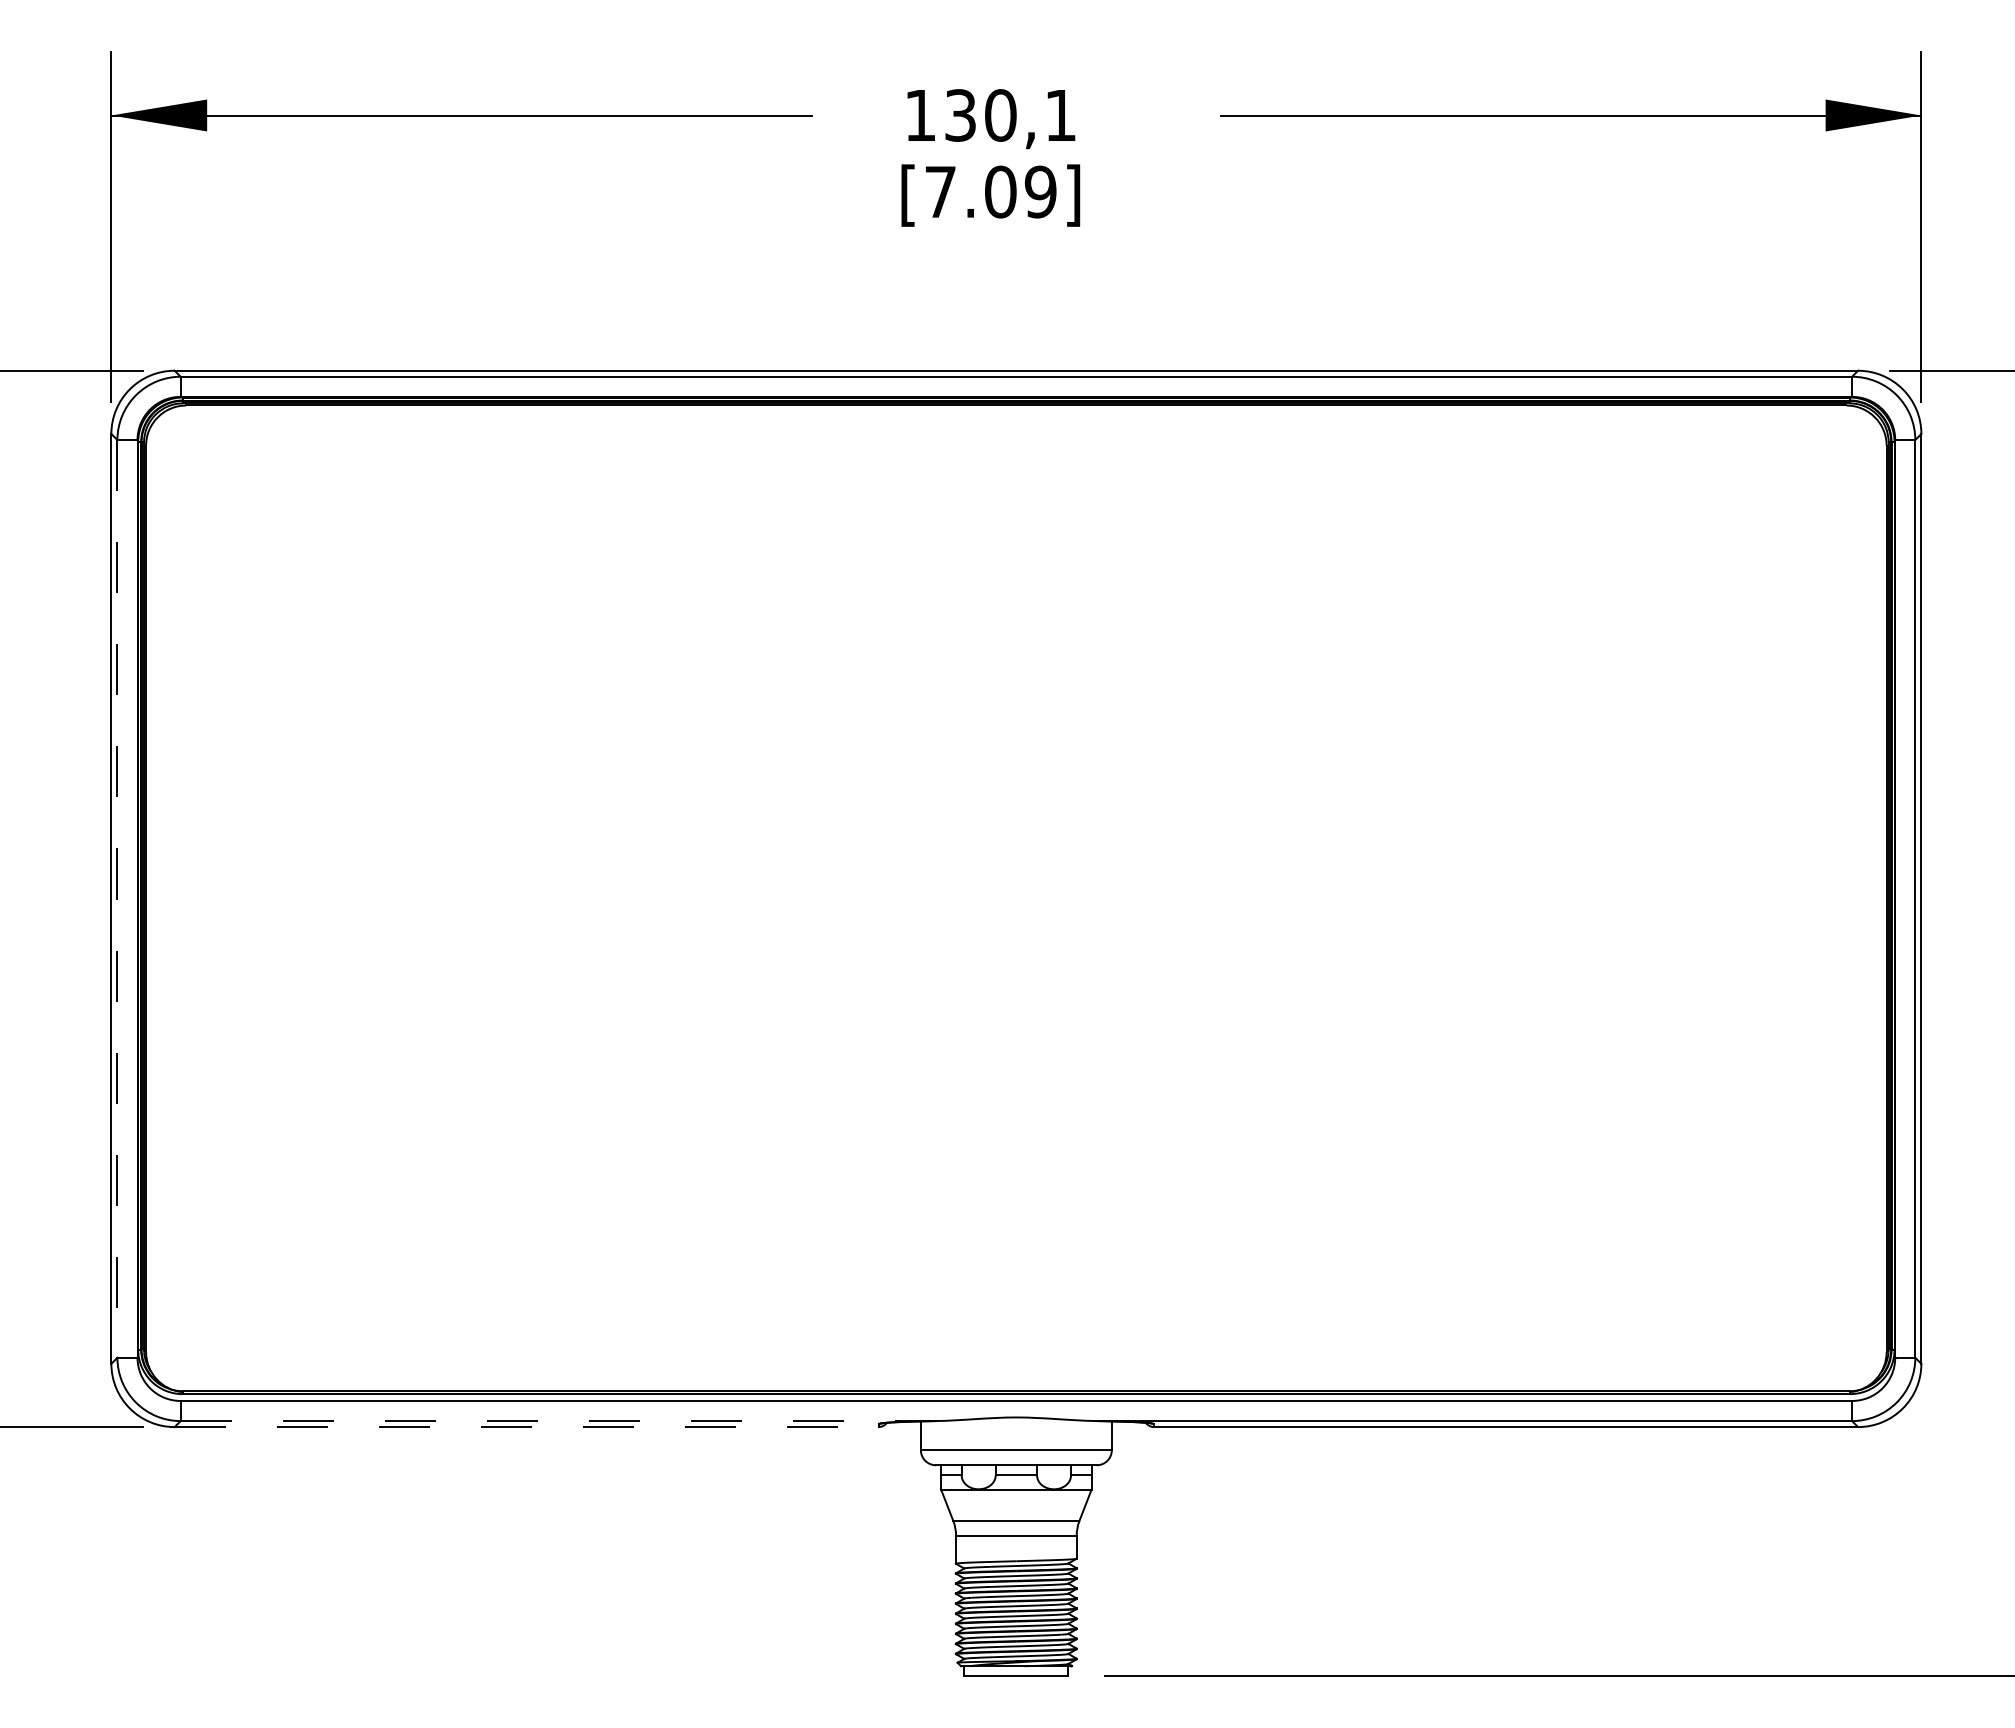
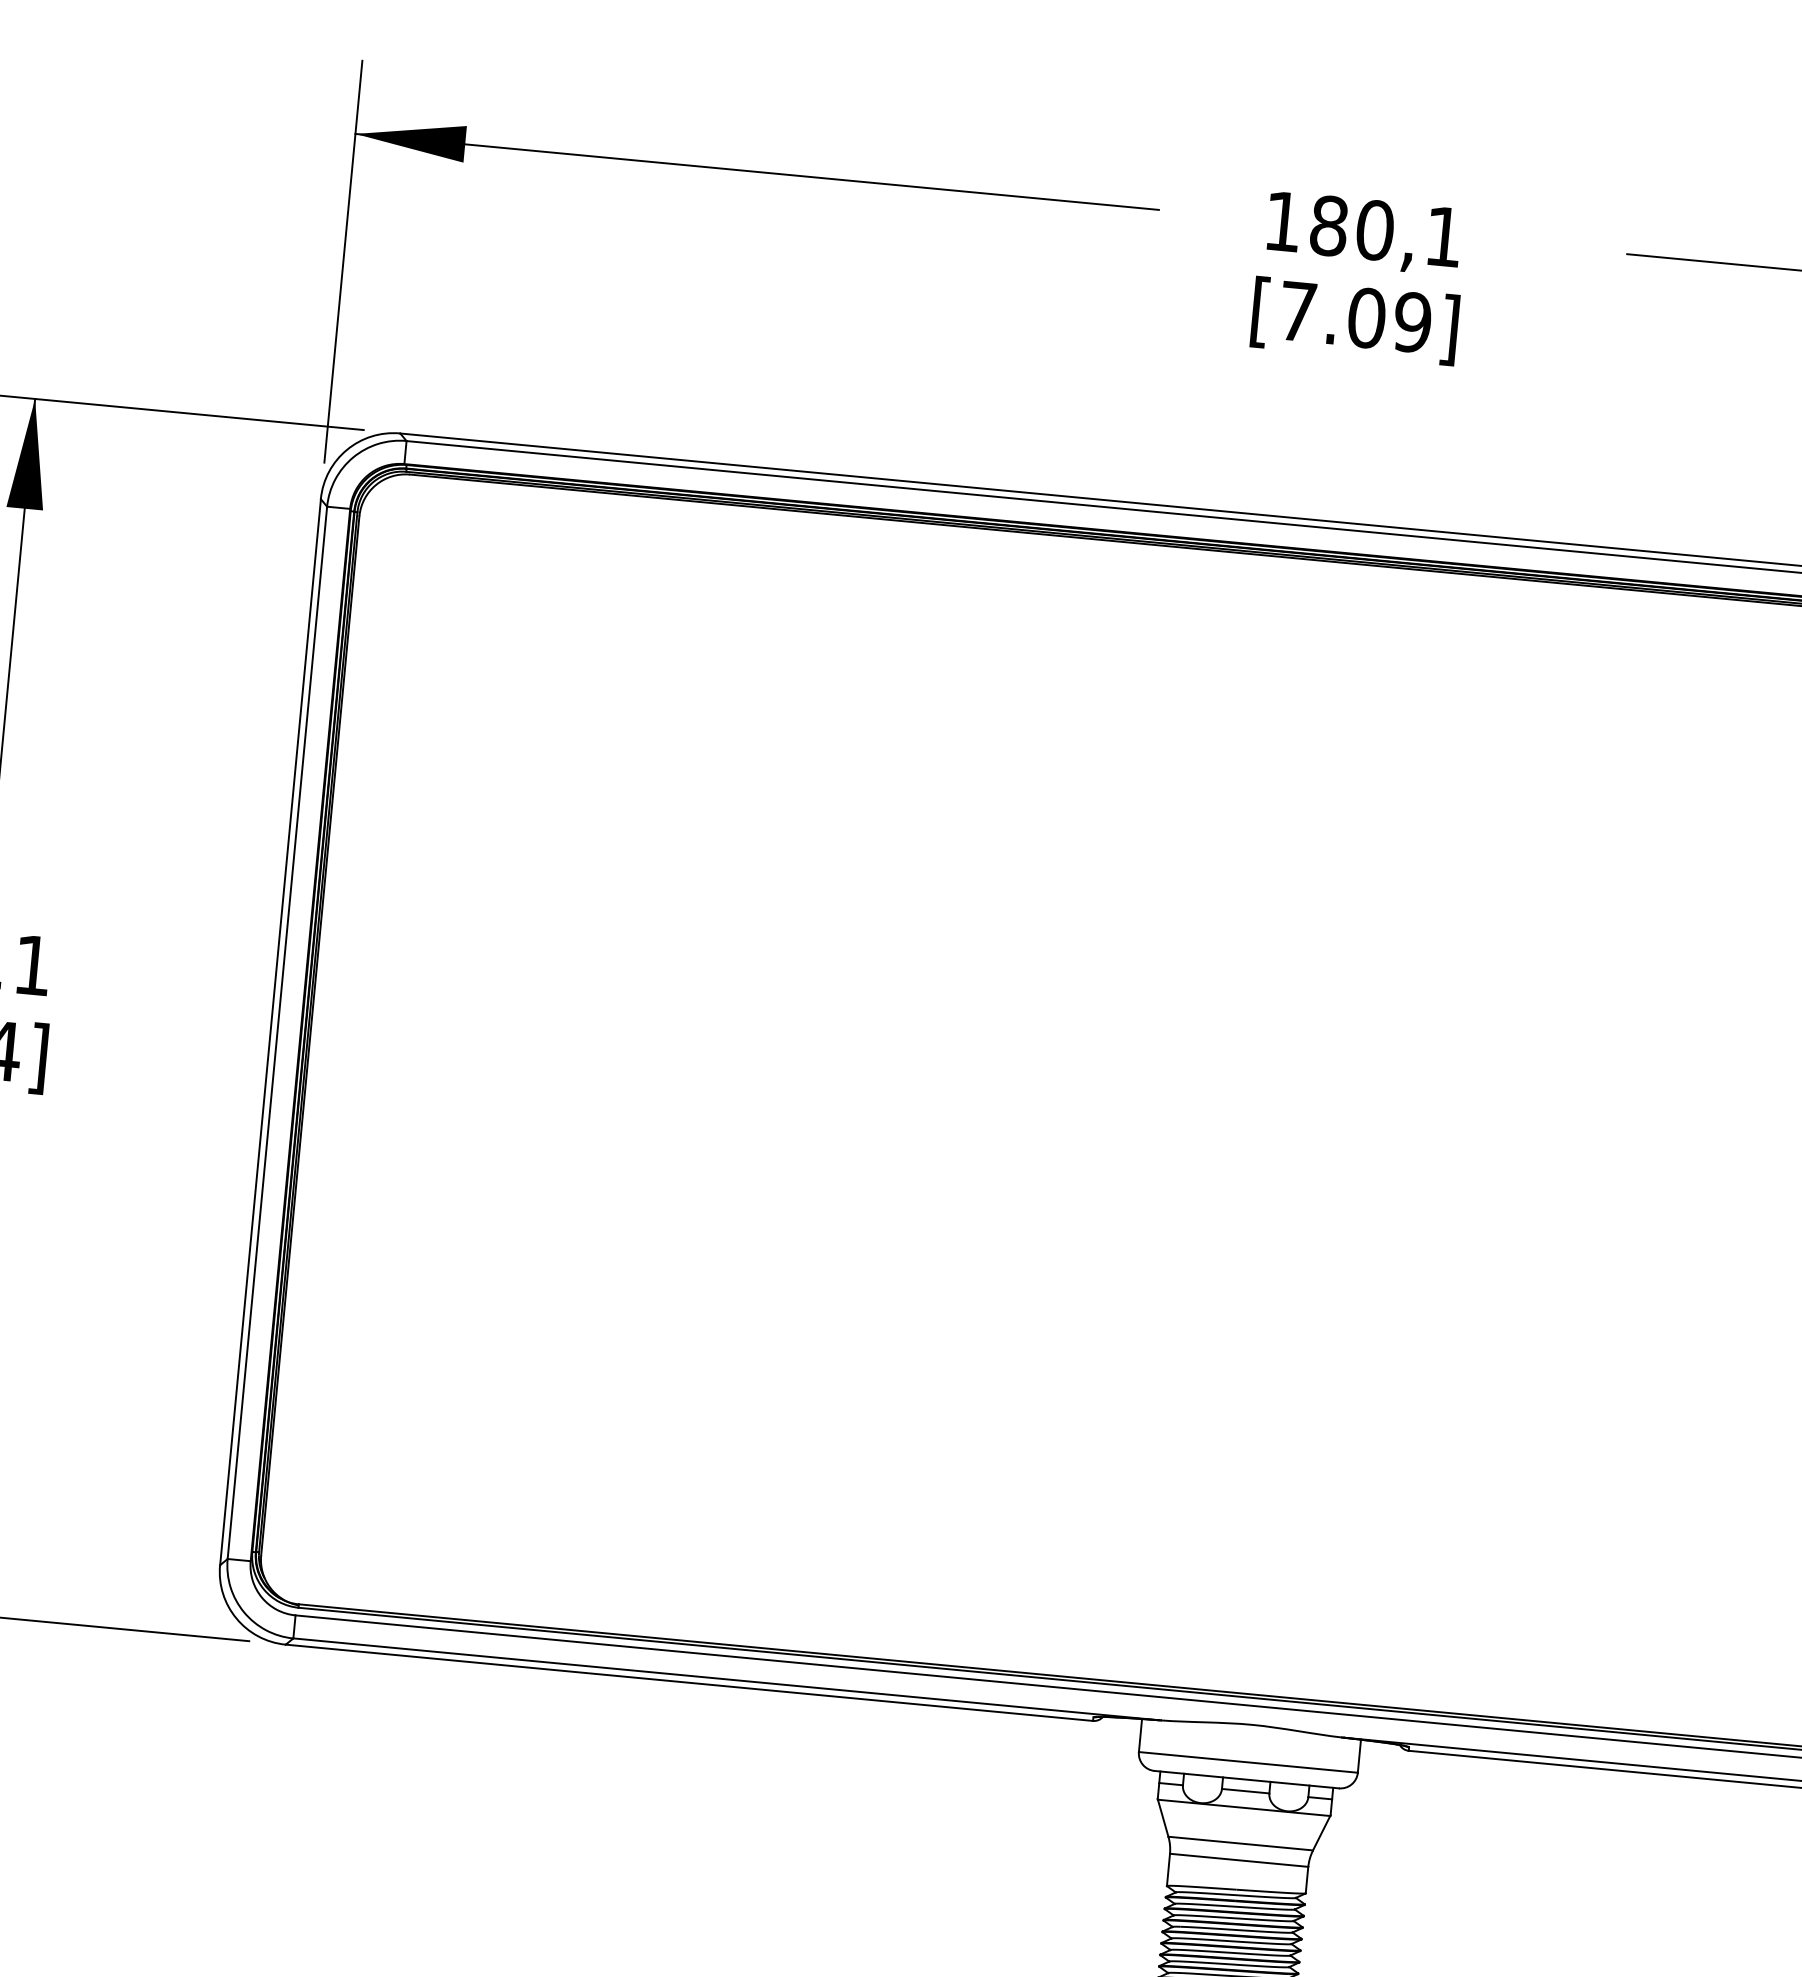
text: (960, 115) -> (1328, 225), 130,1 -> 180,1
line: (117, 898) -> (277, 1032), dashed -> solid
line: (558, 1421) -> (726, 1679), dashed -> solid
line: (526, 1427) -> (689, 1683), dashed -> solid

